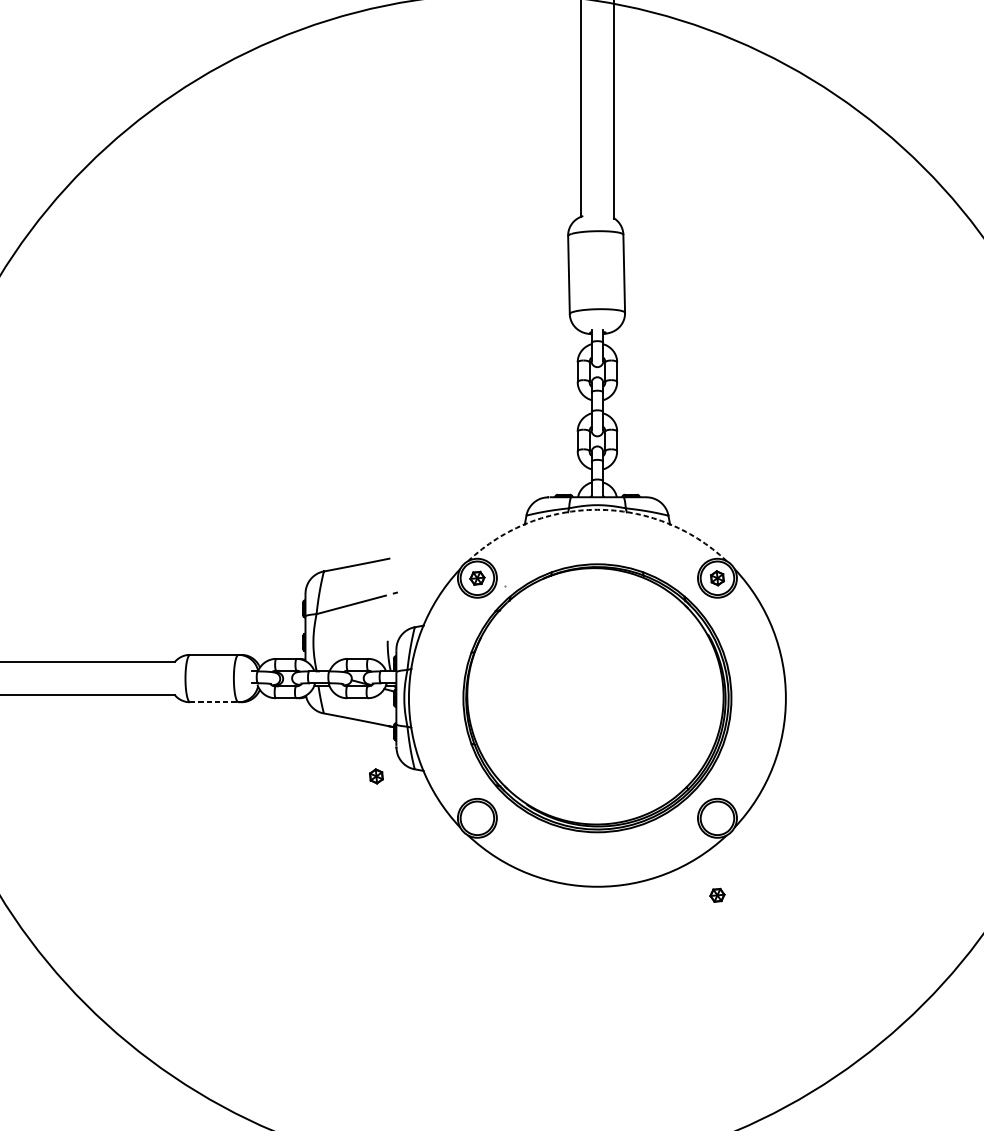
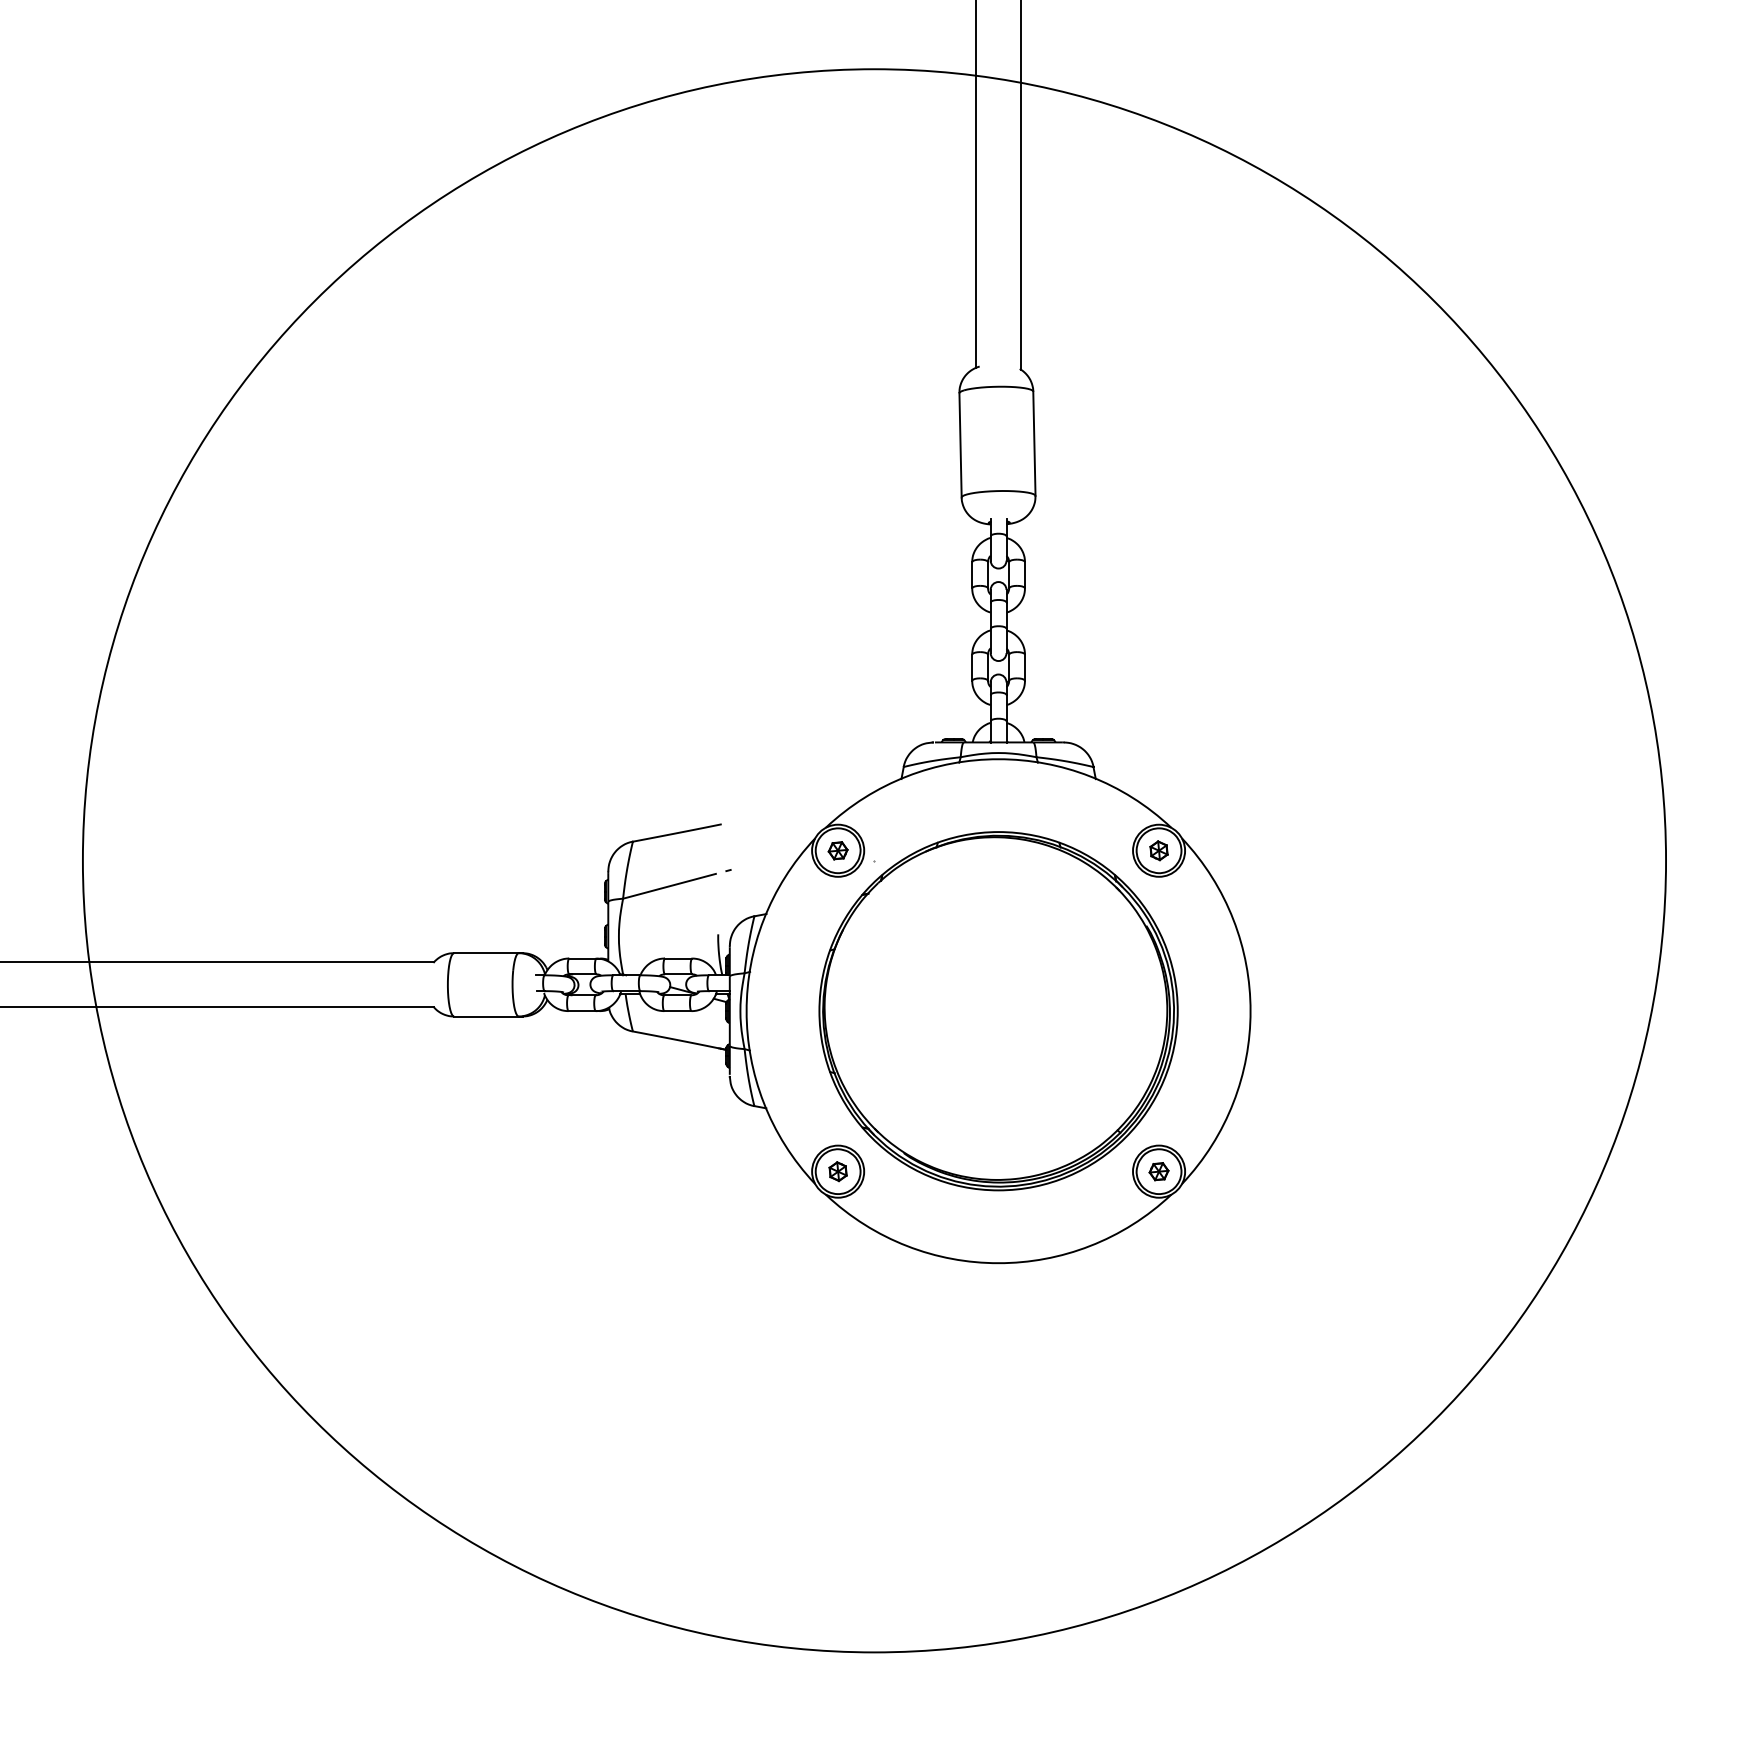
arc: (597, 510) -> (998, 759), dashed -> solid
line: (214, 702) -> (486, 1016), dashed -> solid
part: (375, 776) -> (837, 1171), moved
part: (717, 895) -> (1158, 1171), moved

